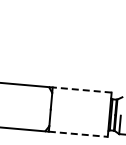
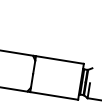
line: (82, 90) -> (60, 60), dashed -> solid
line: (78, 134) -> (54, 96), dashed -> solid

